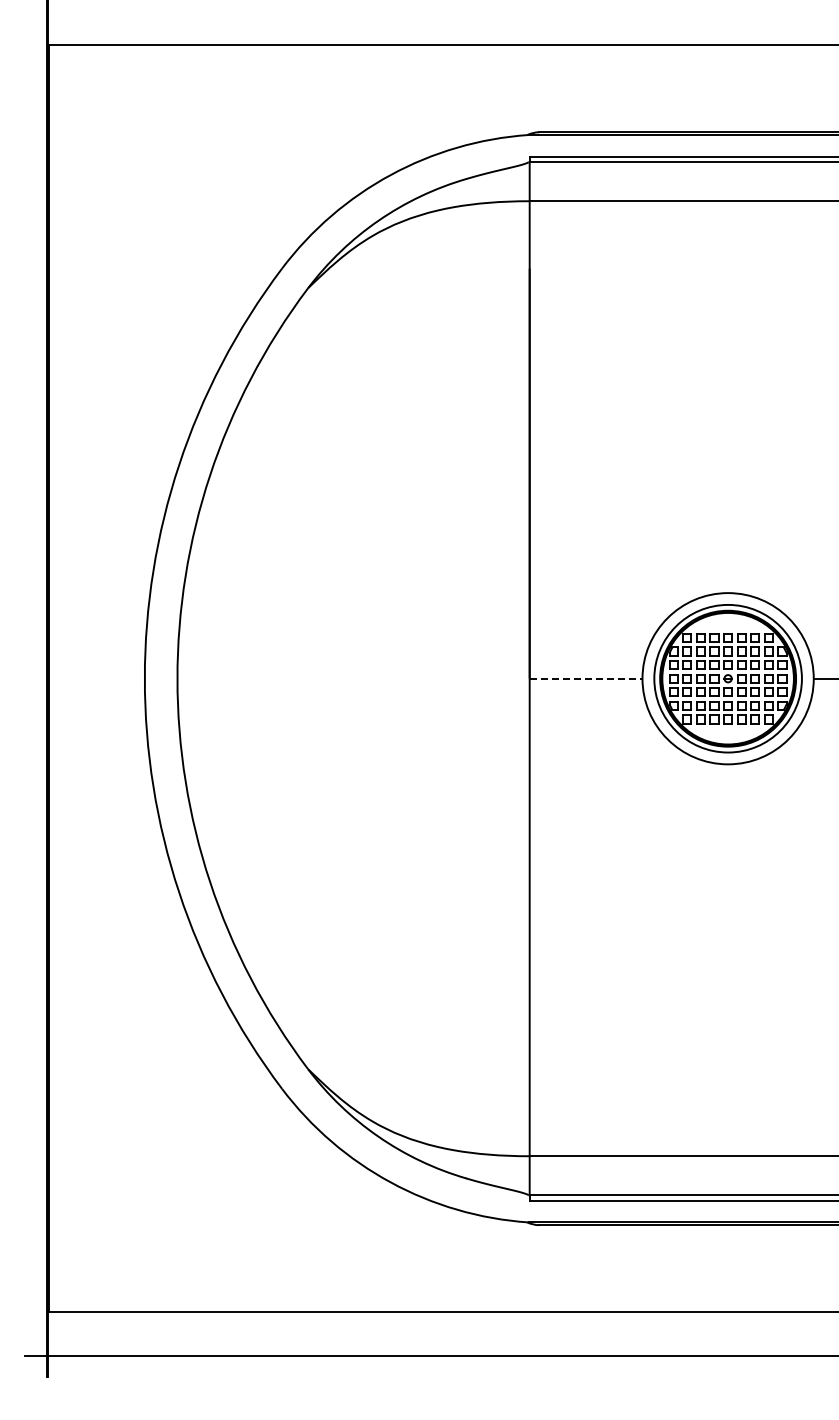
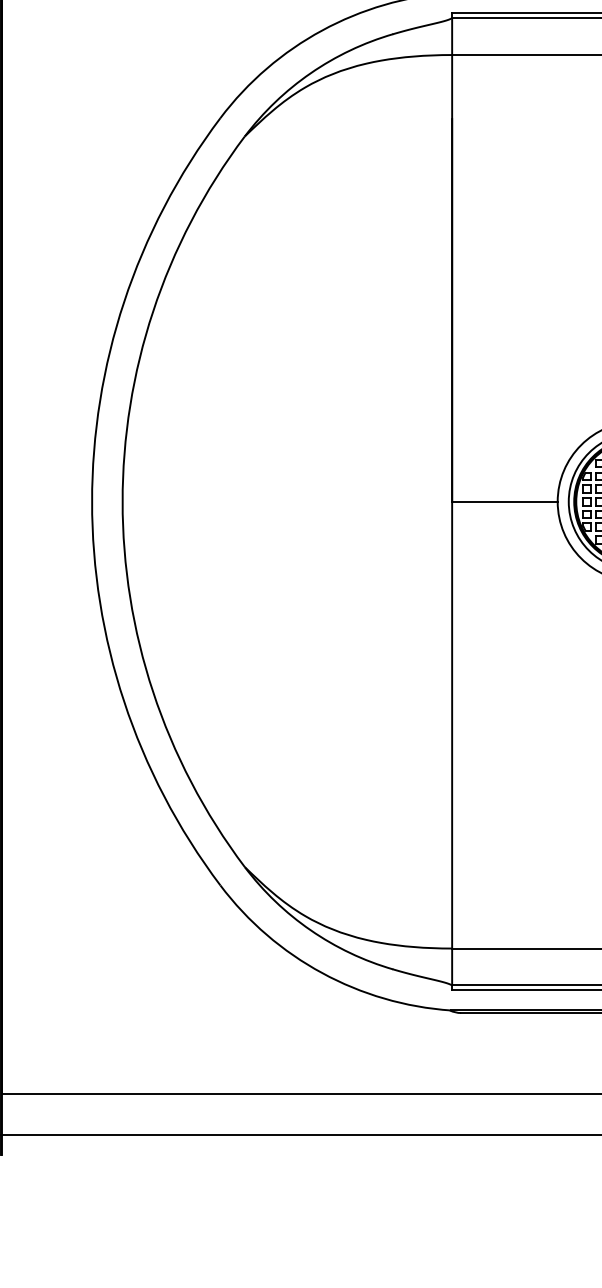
line: (586, 678) -> (505, 501), dashed -> solid

